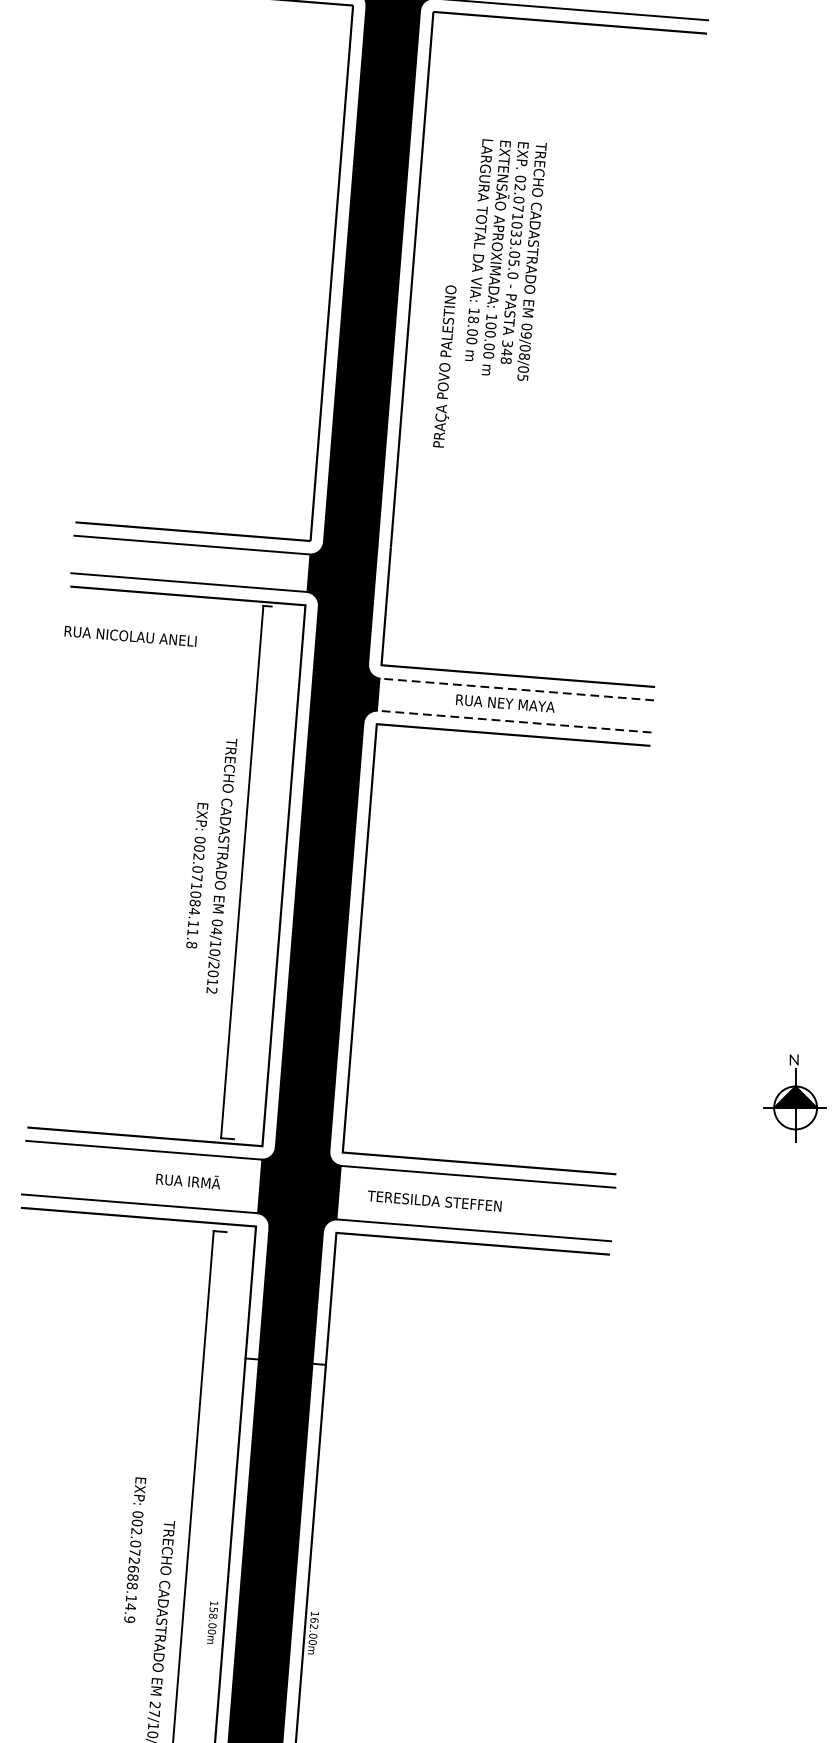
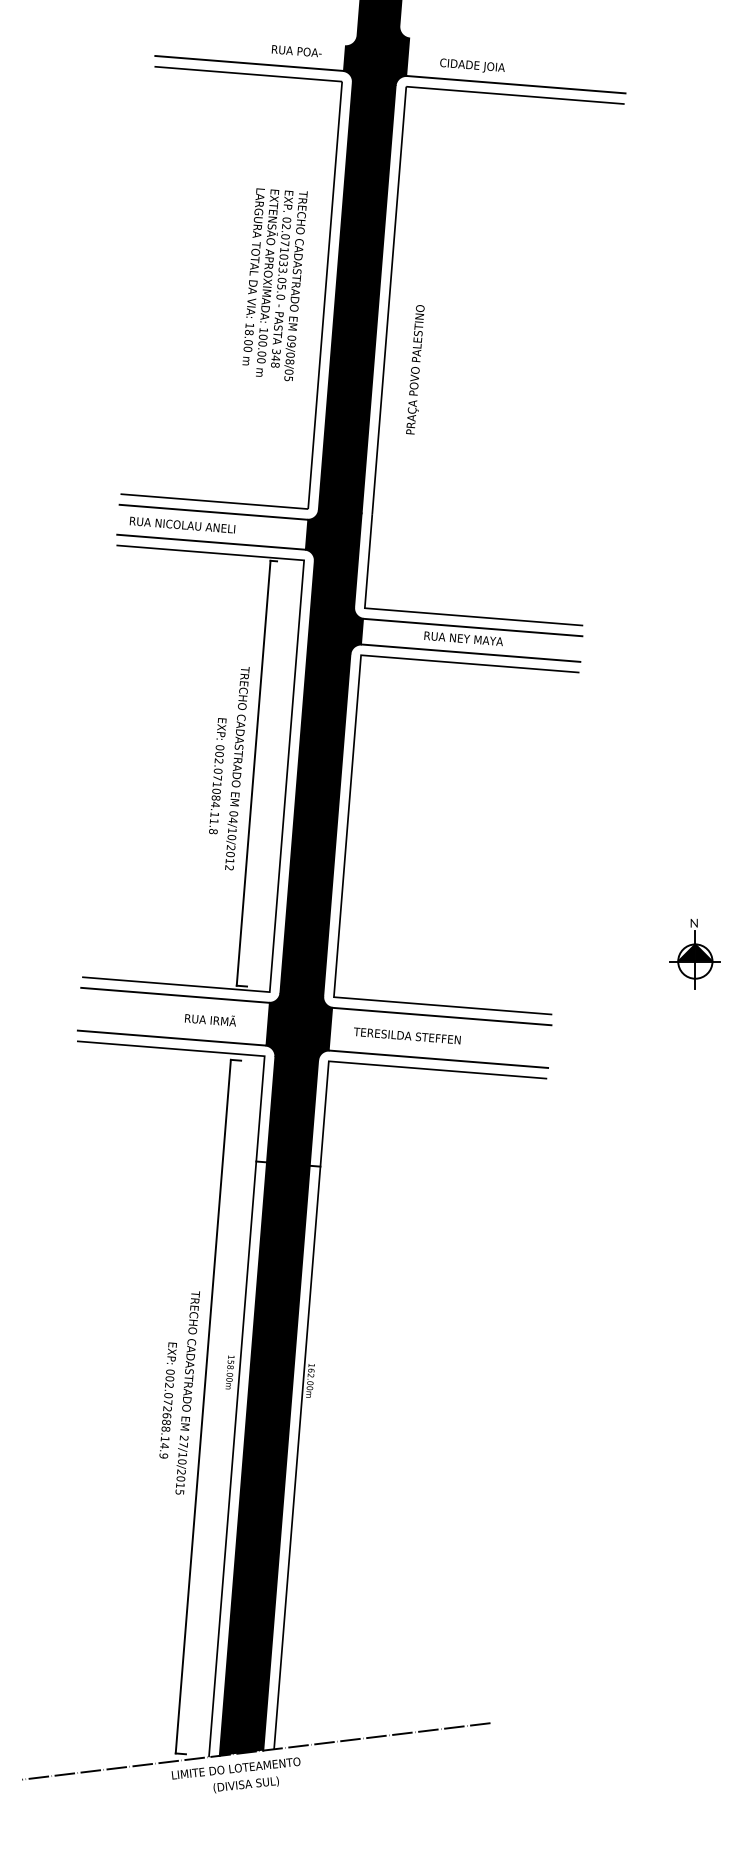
text: (505, 259) -> (274, 284), moved
text: (130, 635) -> (182, 524), moved
line: (517, 689) -> (473, 627), dashed -> solid
line: (515, 722) -> (471, 653), dashed -> solid
text: (134, 1550) -> (167, 1400), moved

